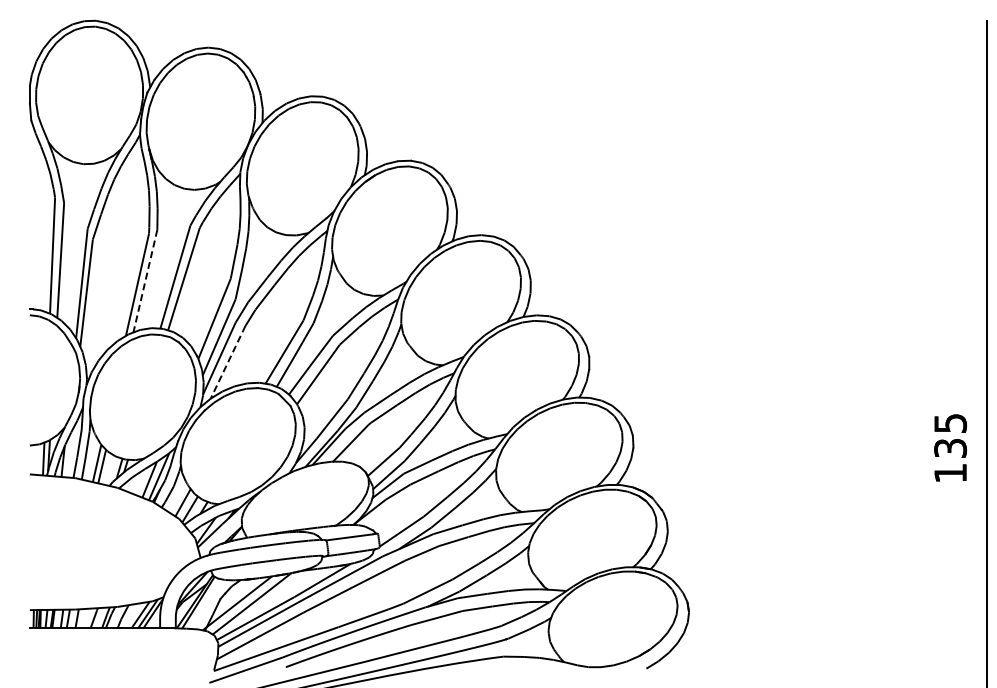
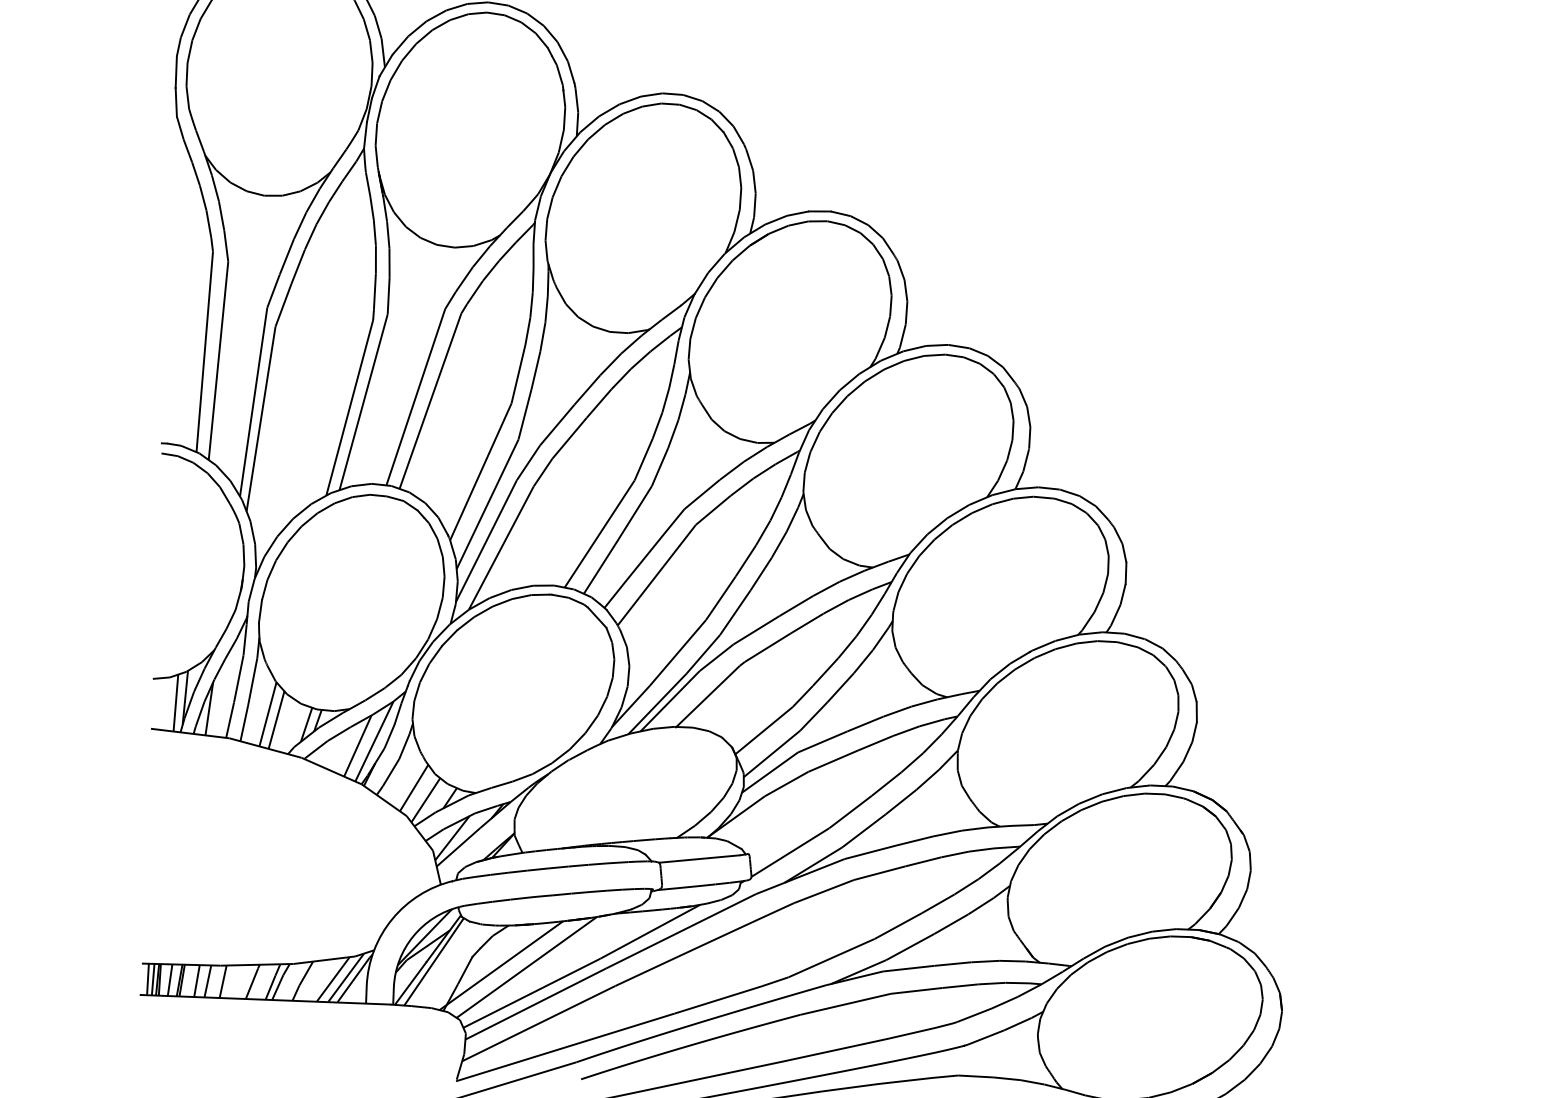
line: (145, 281) -> (363, 402), dashed -> solid
line: (227, 362) -> (500, 548), dashed -> solid

